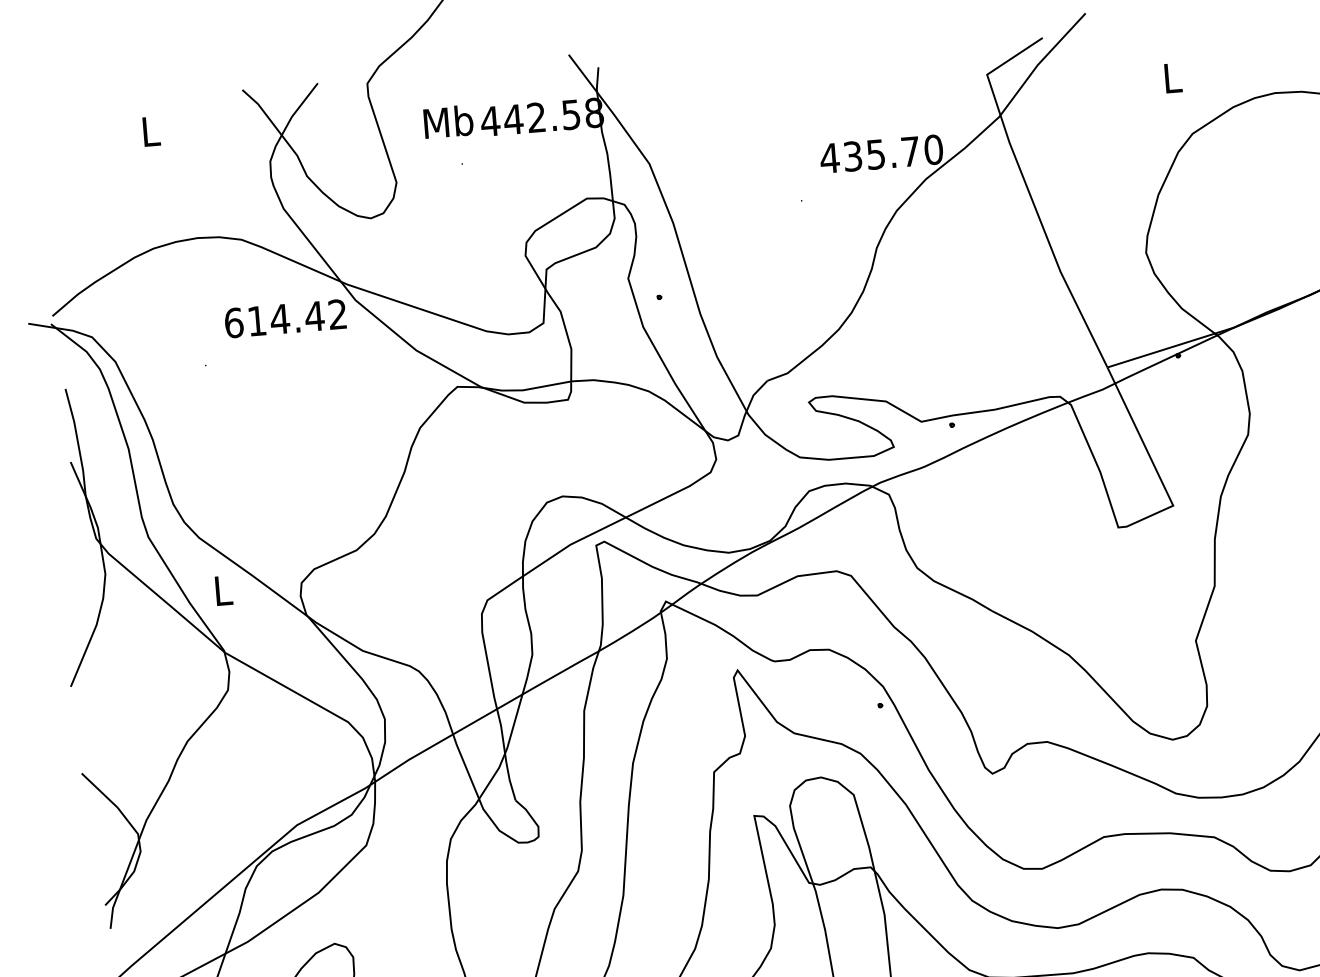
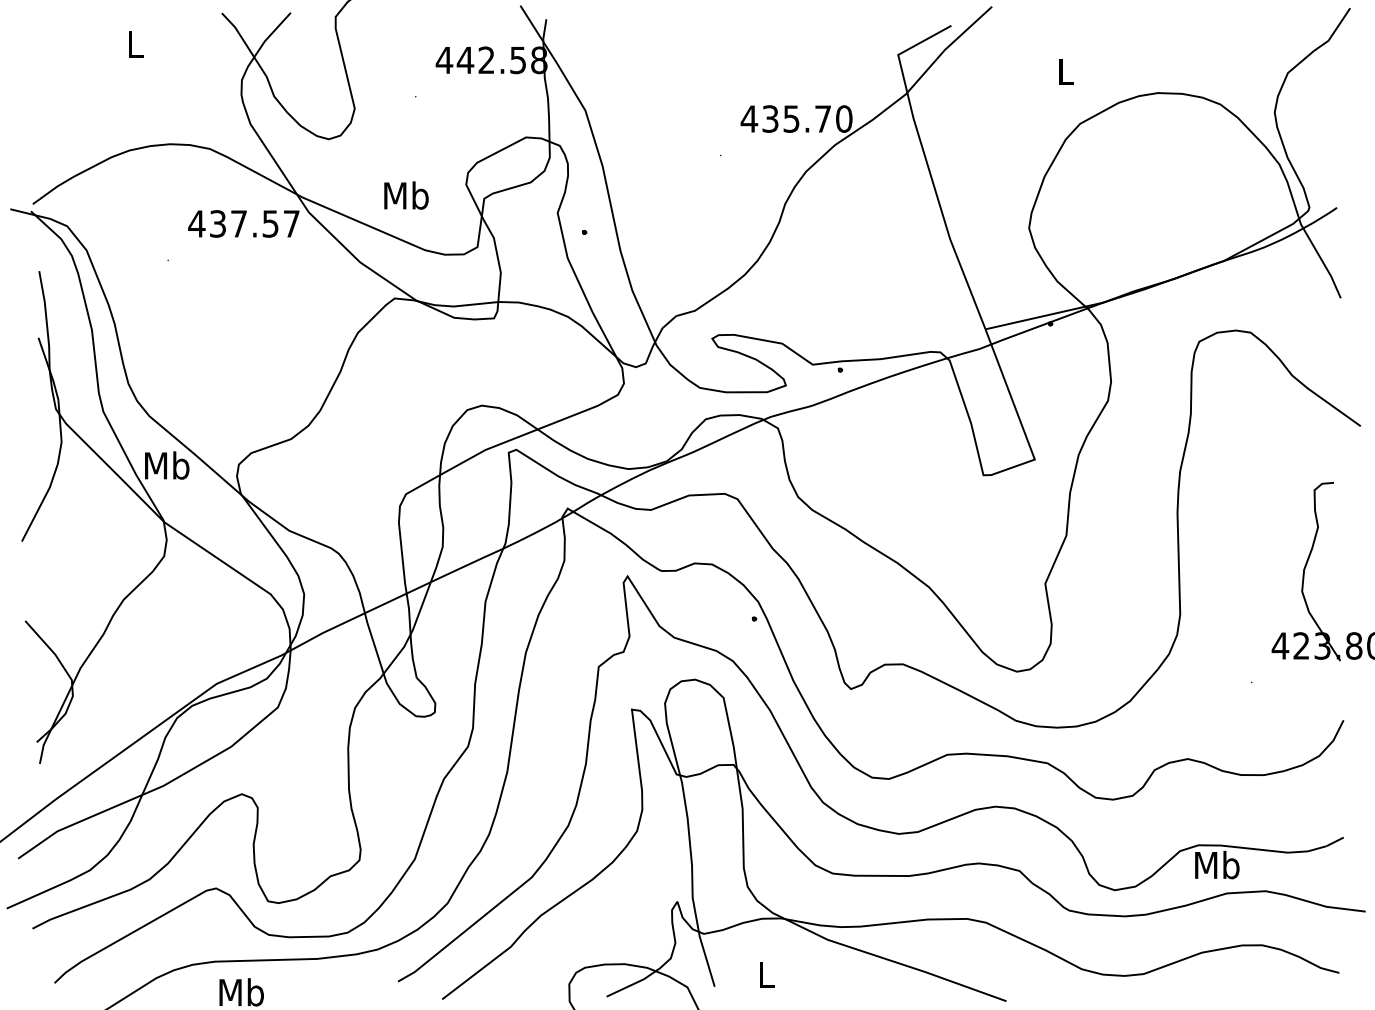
text: (448, 121) -> (406, 195), moved
text: (284, 318) -> (243, 223), 614.42 -> 437.57
text: (223, 590) -> (167, 465), L -> Mb

